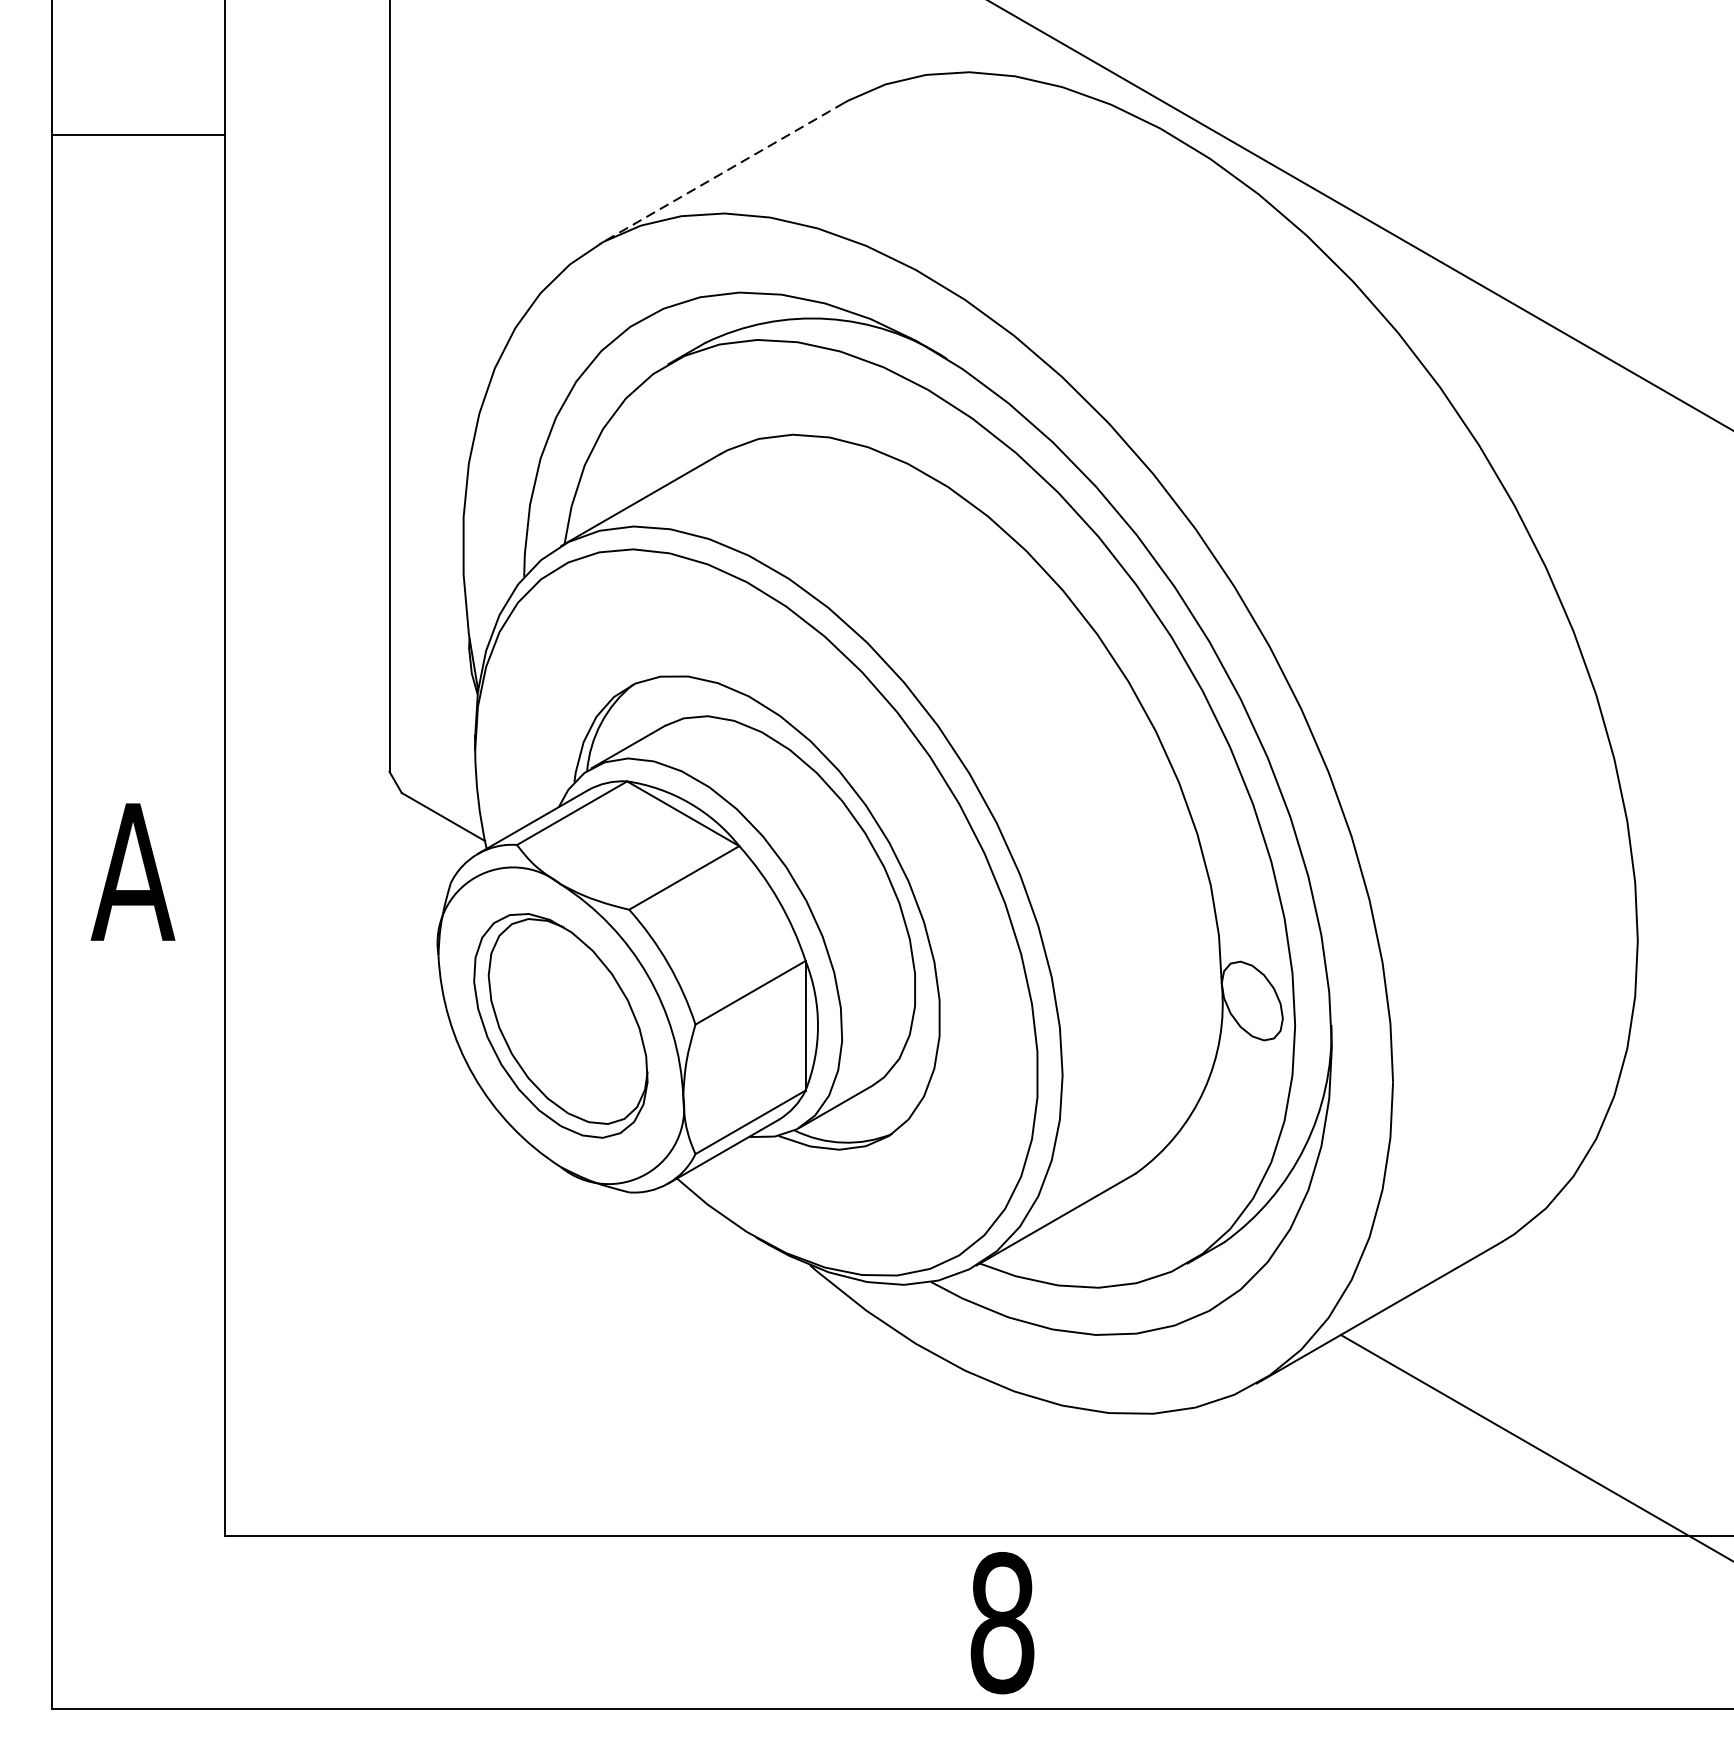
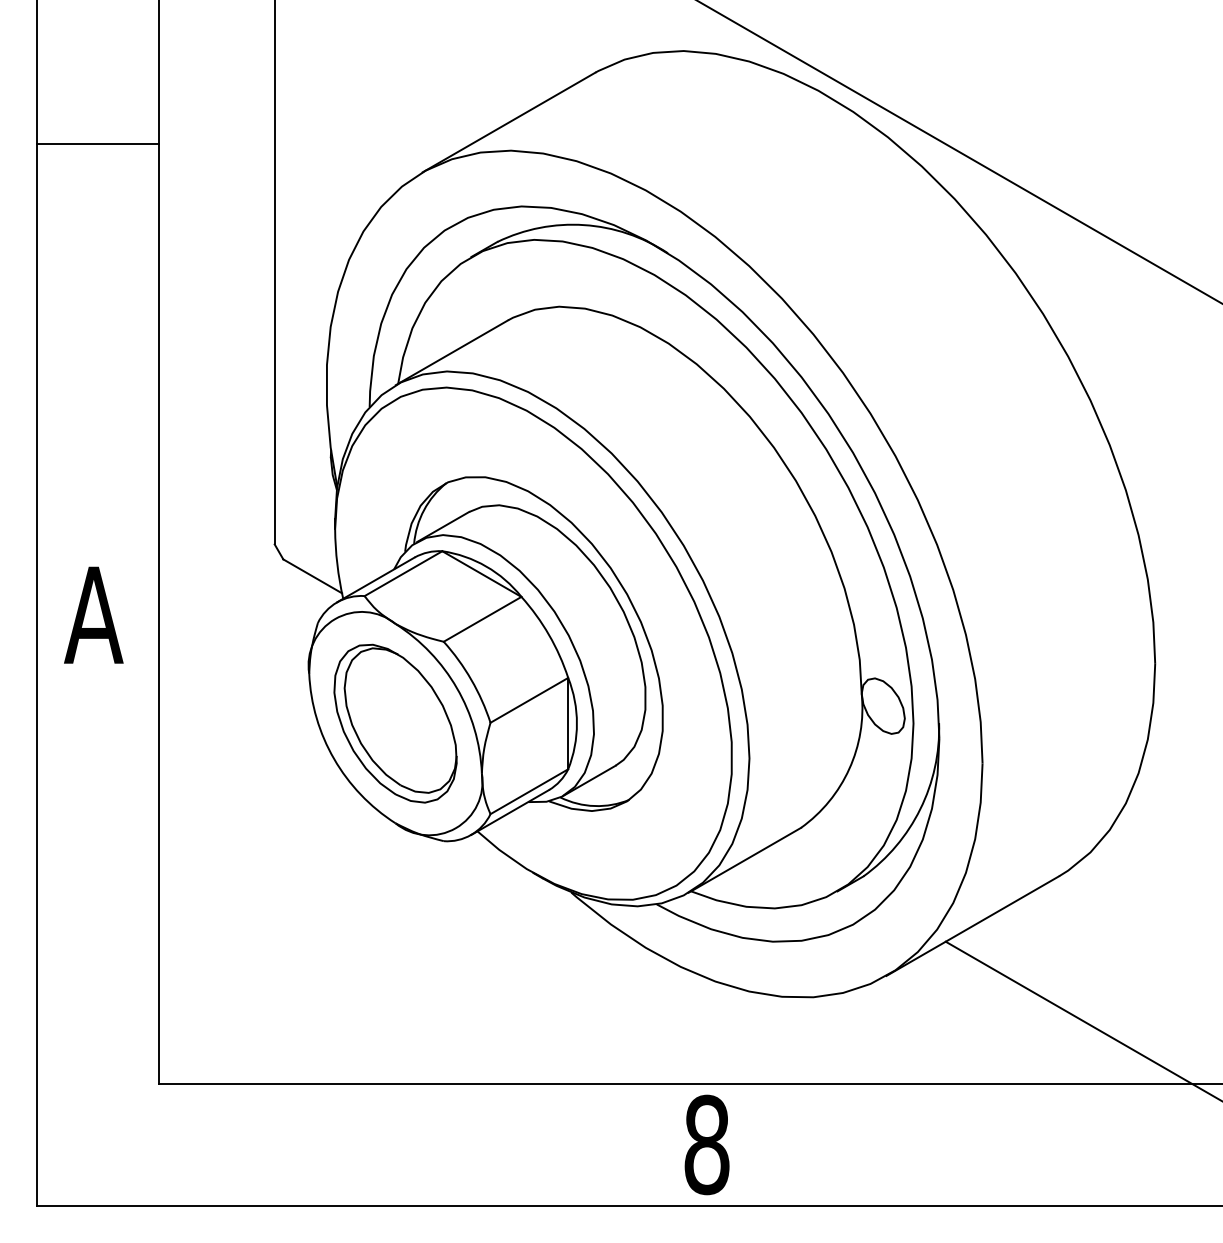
line: (138, 135) -> (97, 143), moved
line: (720, 173) -> (508, 122), dashed -> solid

